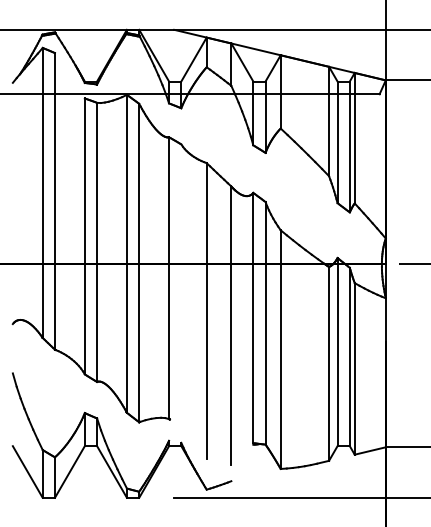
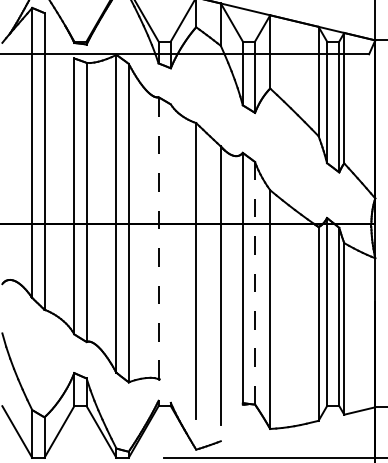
line: (169, 278) -> (159, 238), solid -> dashed
line: (265, 322) -> (255, 282), solid -> dashed

